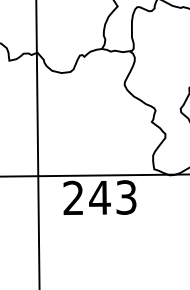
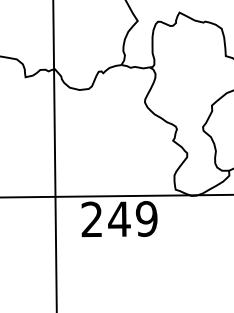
text: (126, 197) -> (146, 218), 243 -> 249

